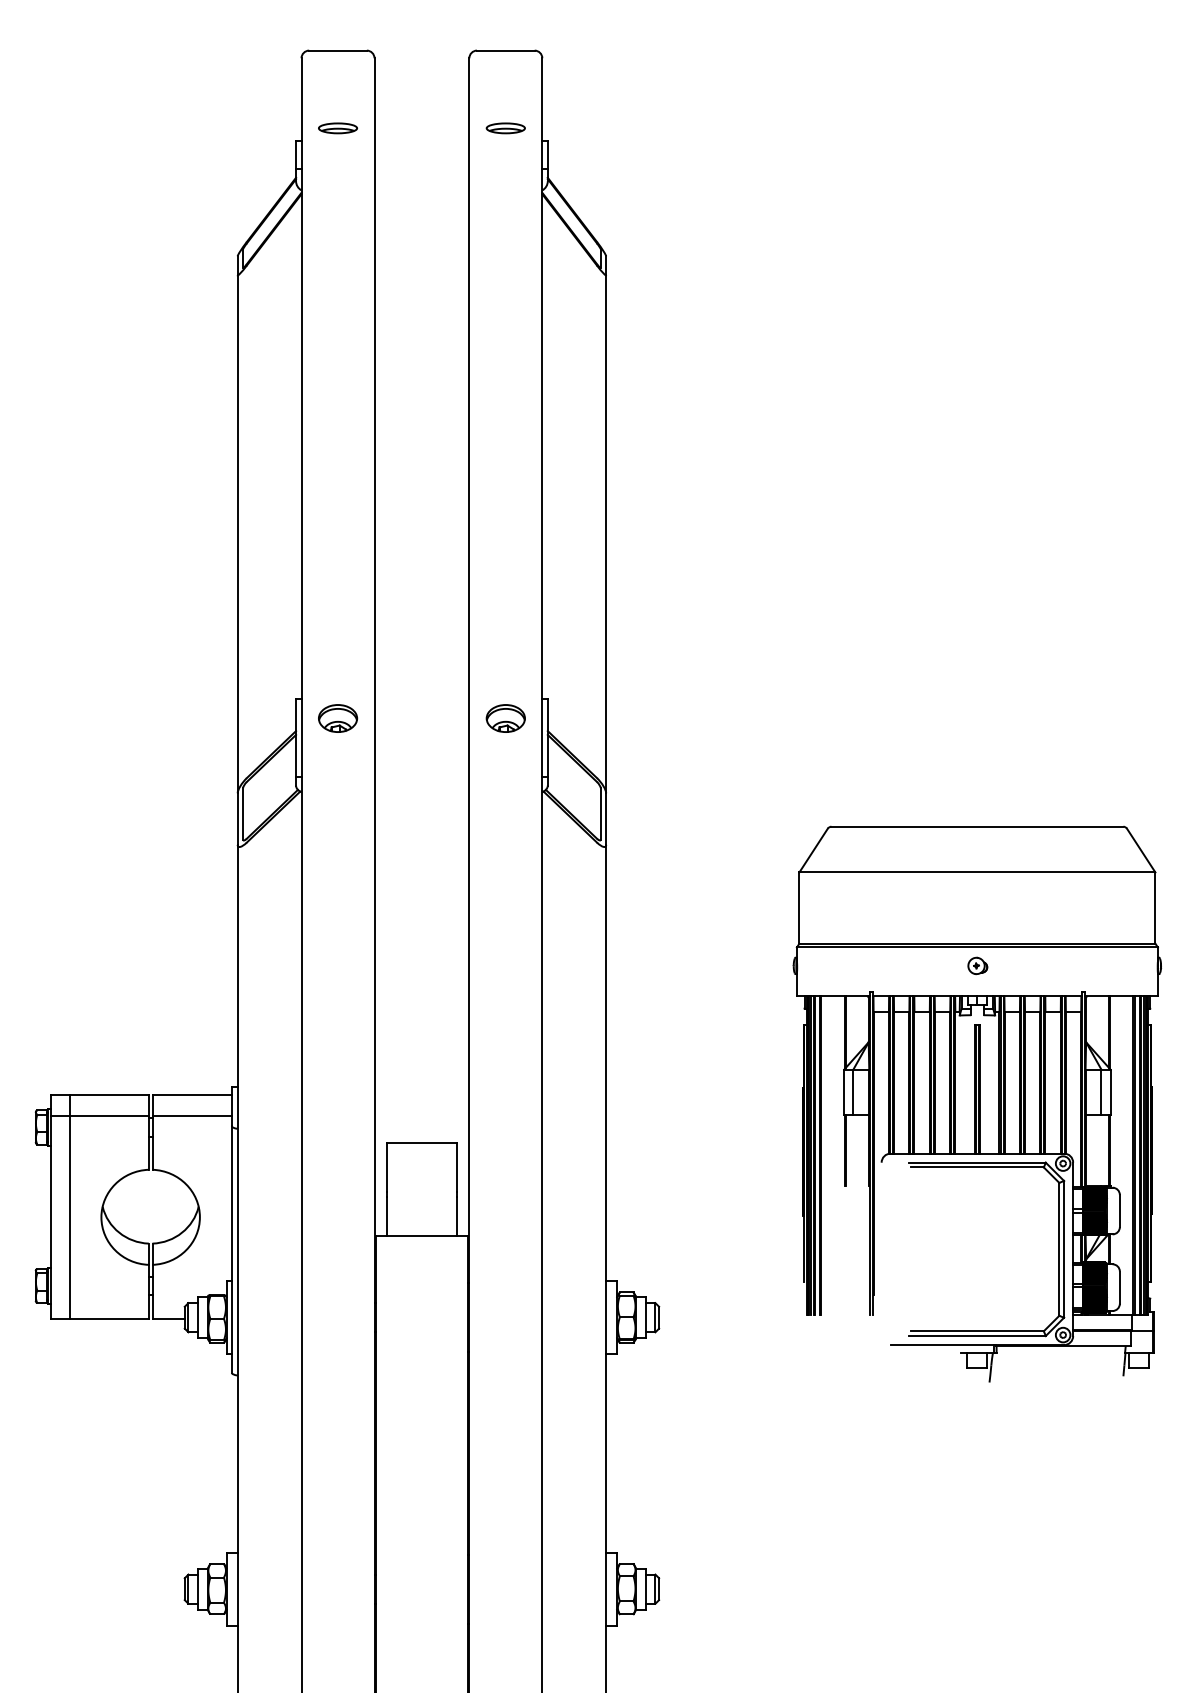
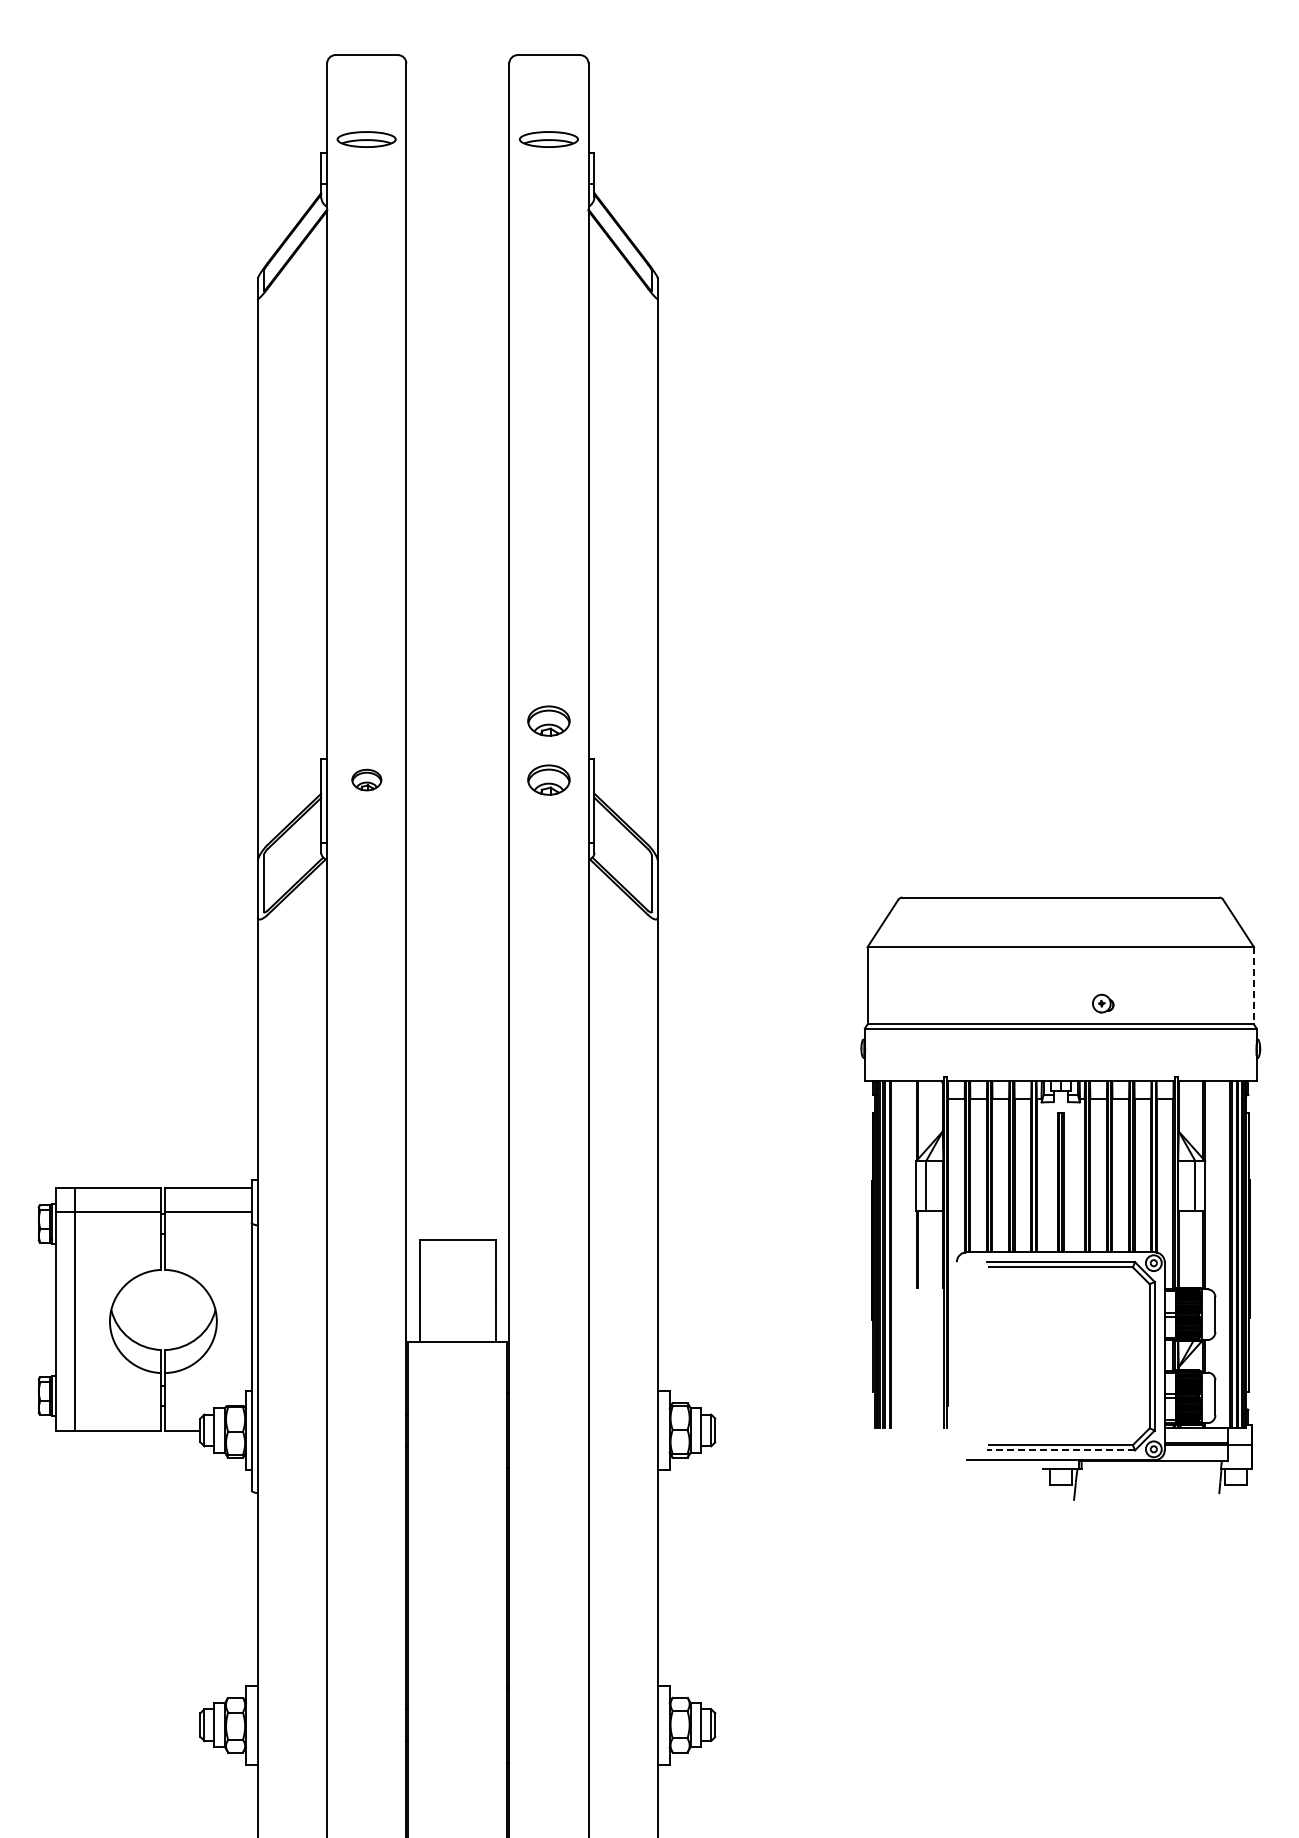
part: (337, 128) -> (366, 139), size x1.4
part: (505, 128) -> (548, 139), size x1.4
part: (505, 663) -> (548, 720), added
part: (337, 717) -> (366, 779), size x0.7
line: (1155, 907) -> (1254, 985), solid -> dashed
part: (978, 965) -> (1103, 1003), moved
line: (977, 1336) -> (1060, 1450), solid -> dashed

